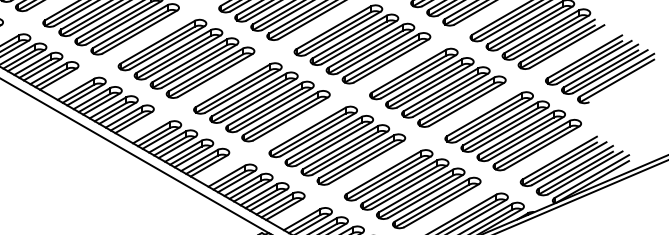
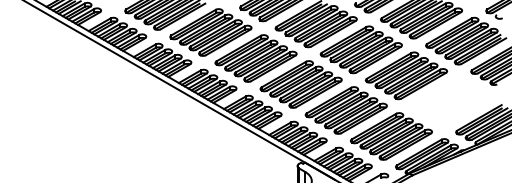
part: (513, 130) -> (451, 101), removed

